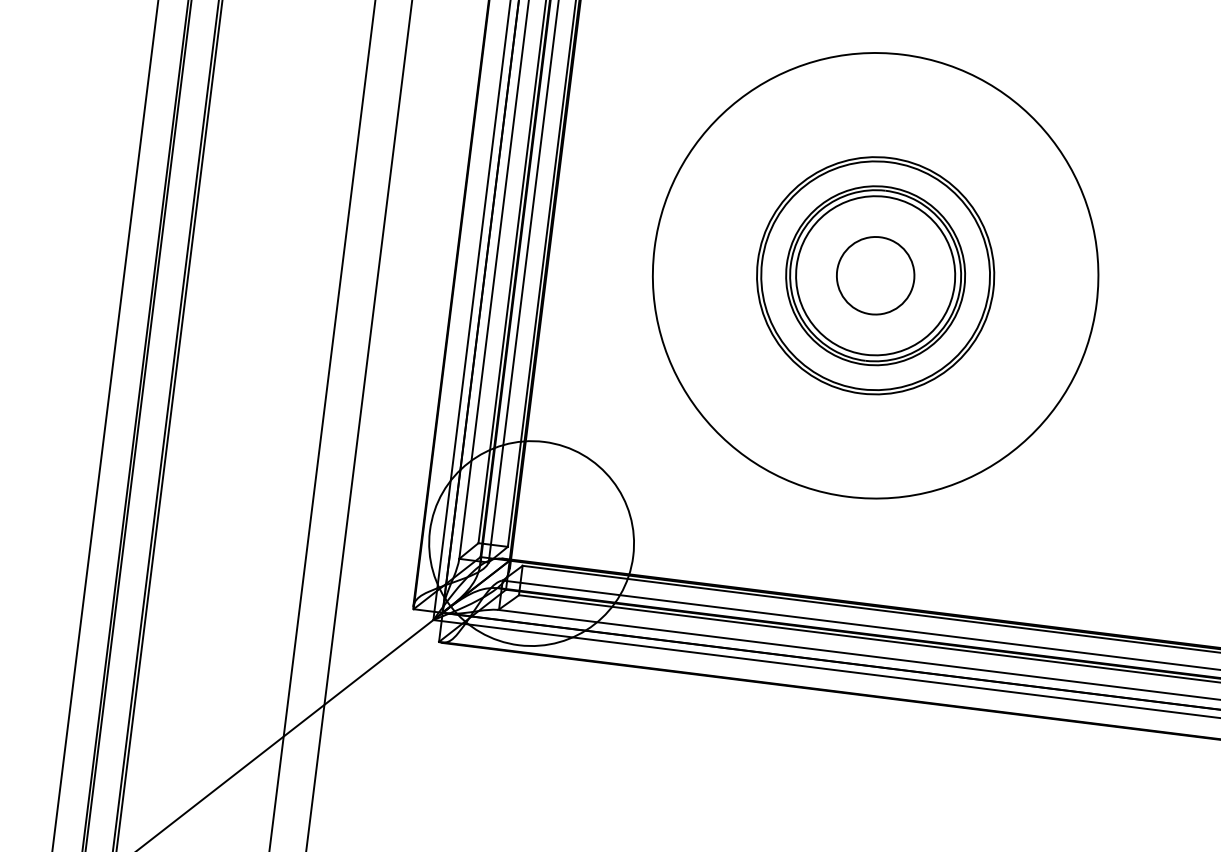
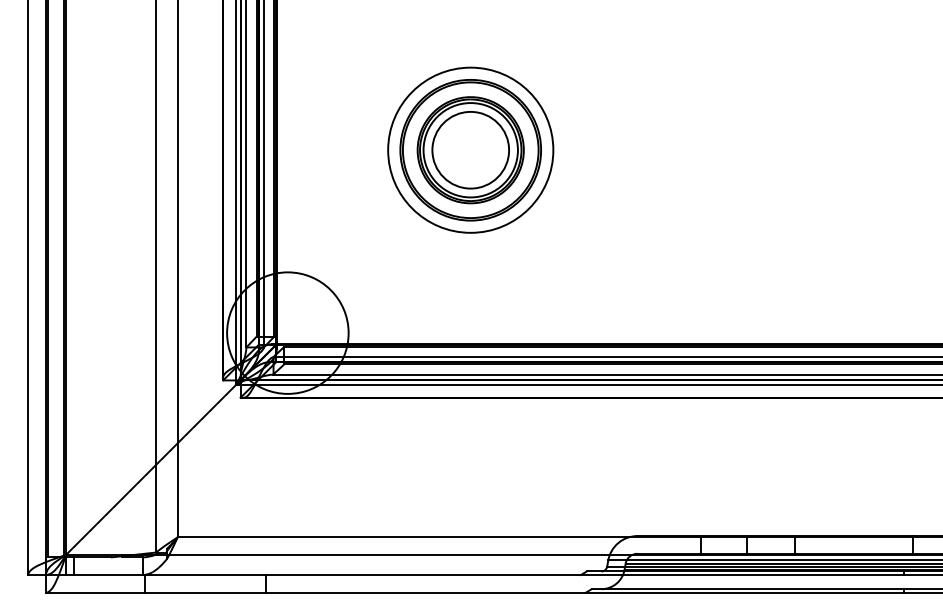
circle: (875, 274) -> (470, 149), size x0.62
circle: (875, 274) -> (470, 149), size x1.67

